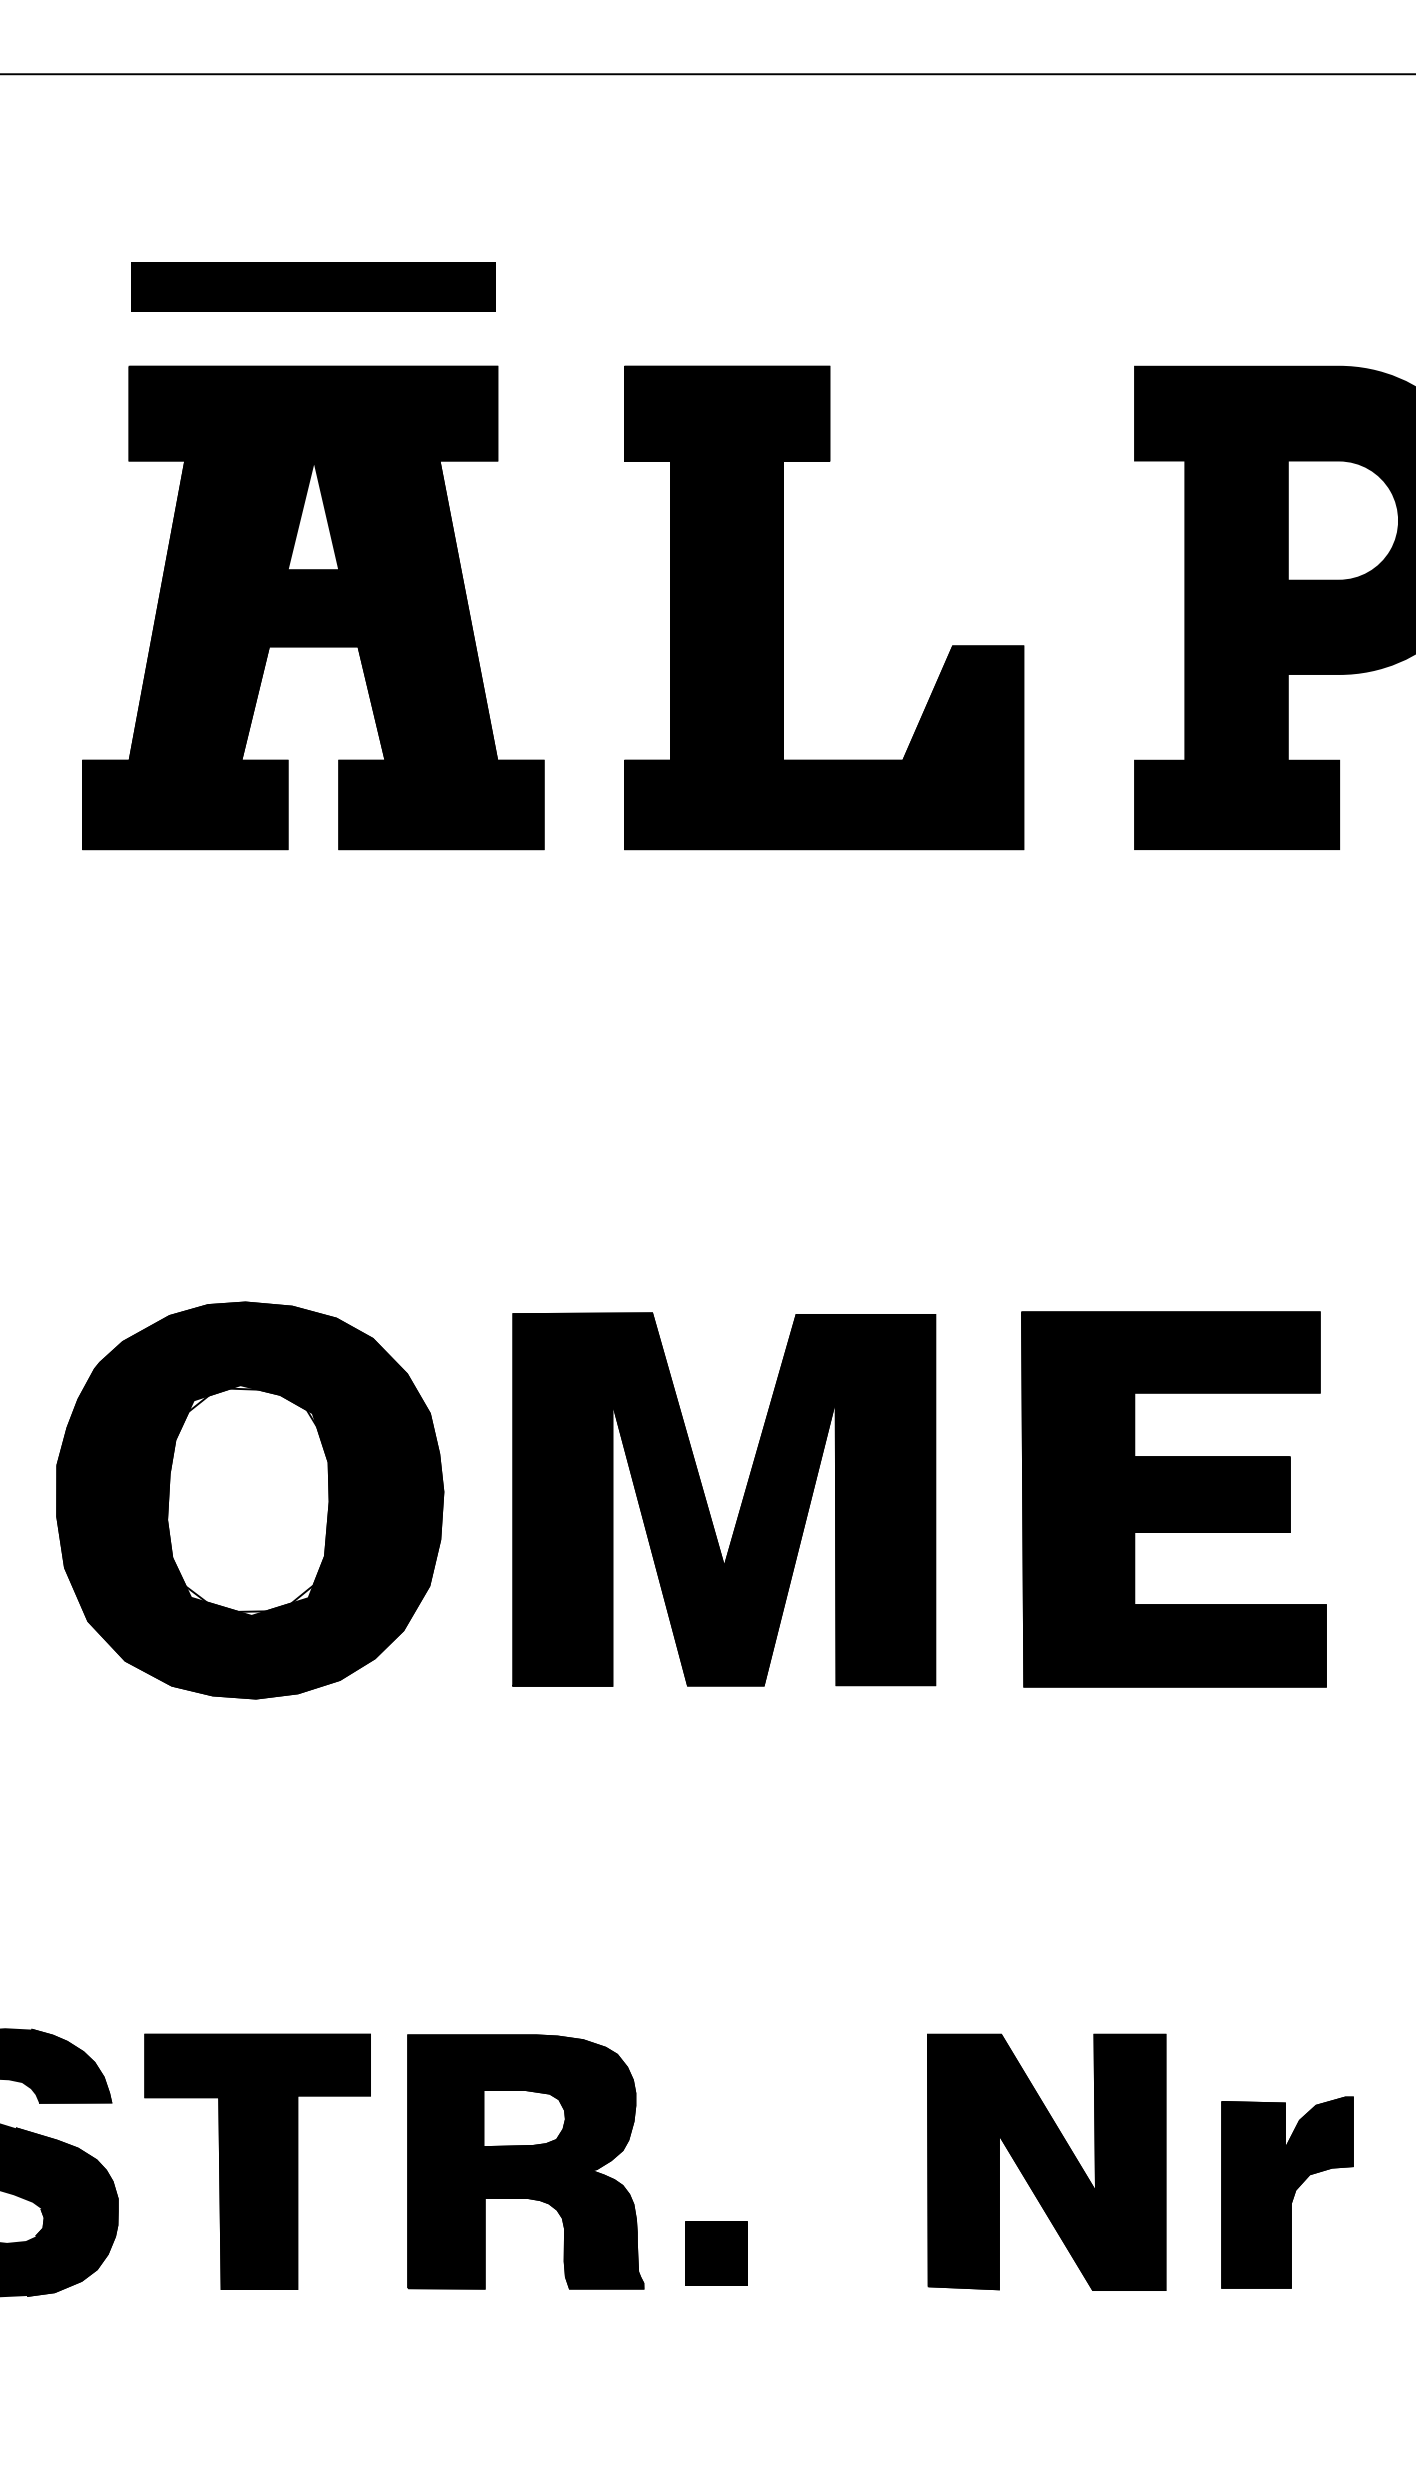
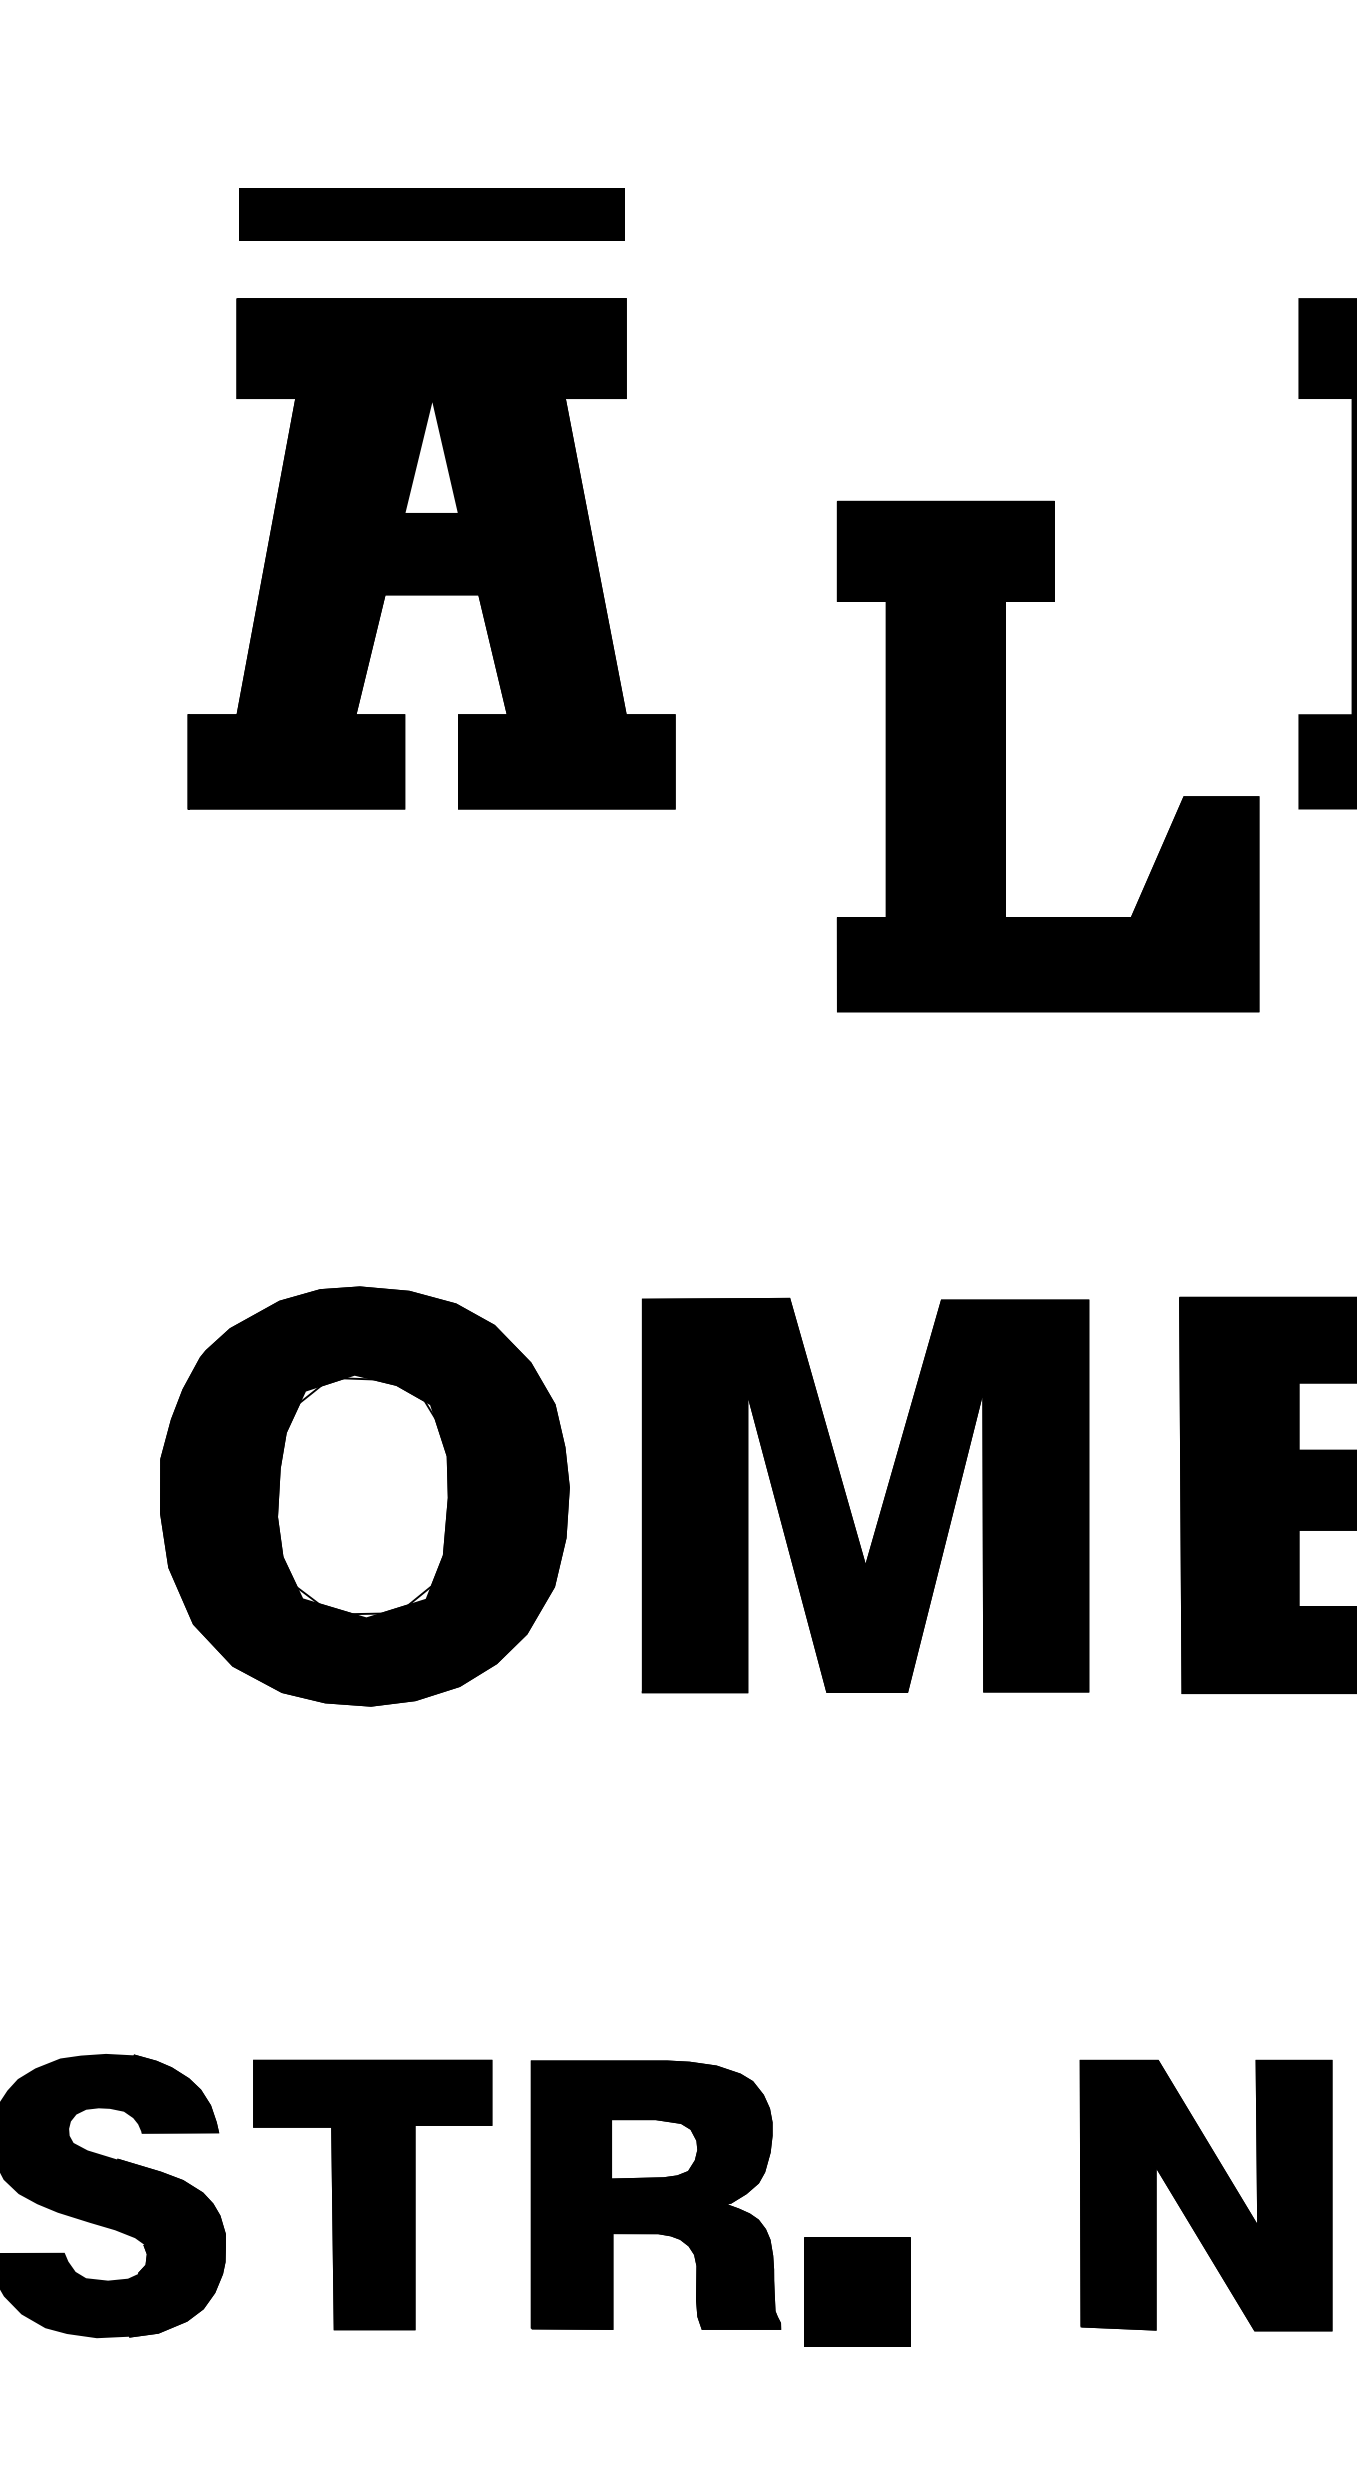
part: (783, 607) -> (1005, 756), moved
part: (716, 2253) -> (857, 2291), size x1.6

